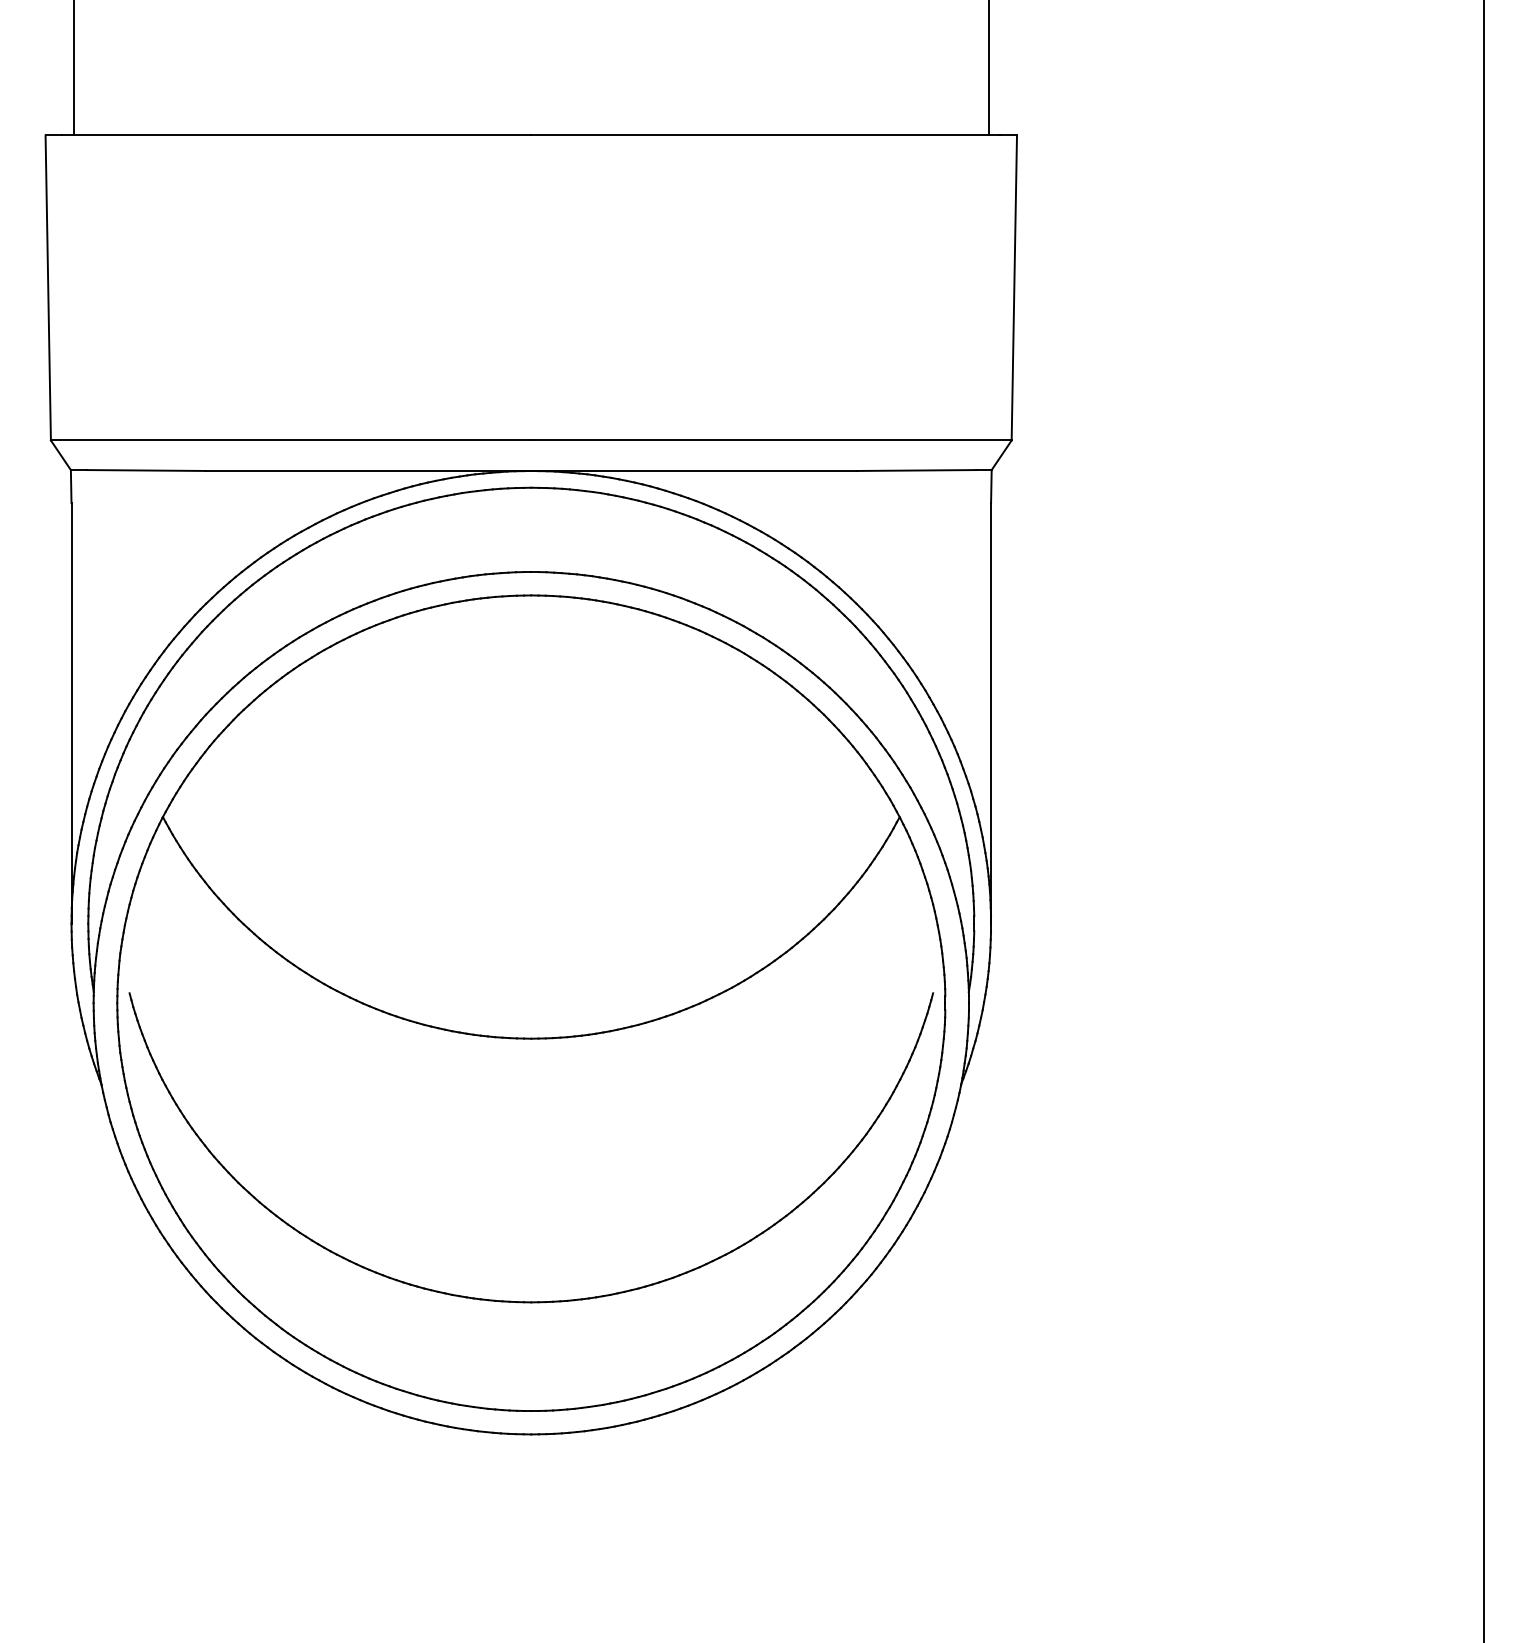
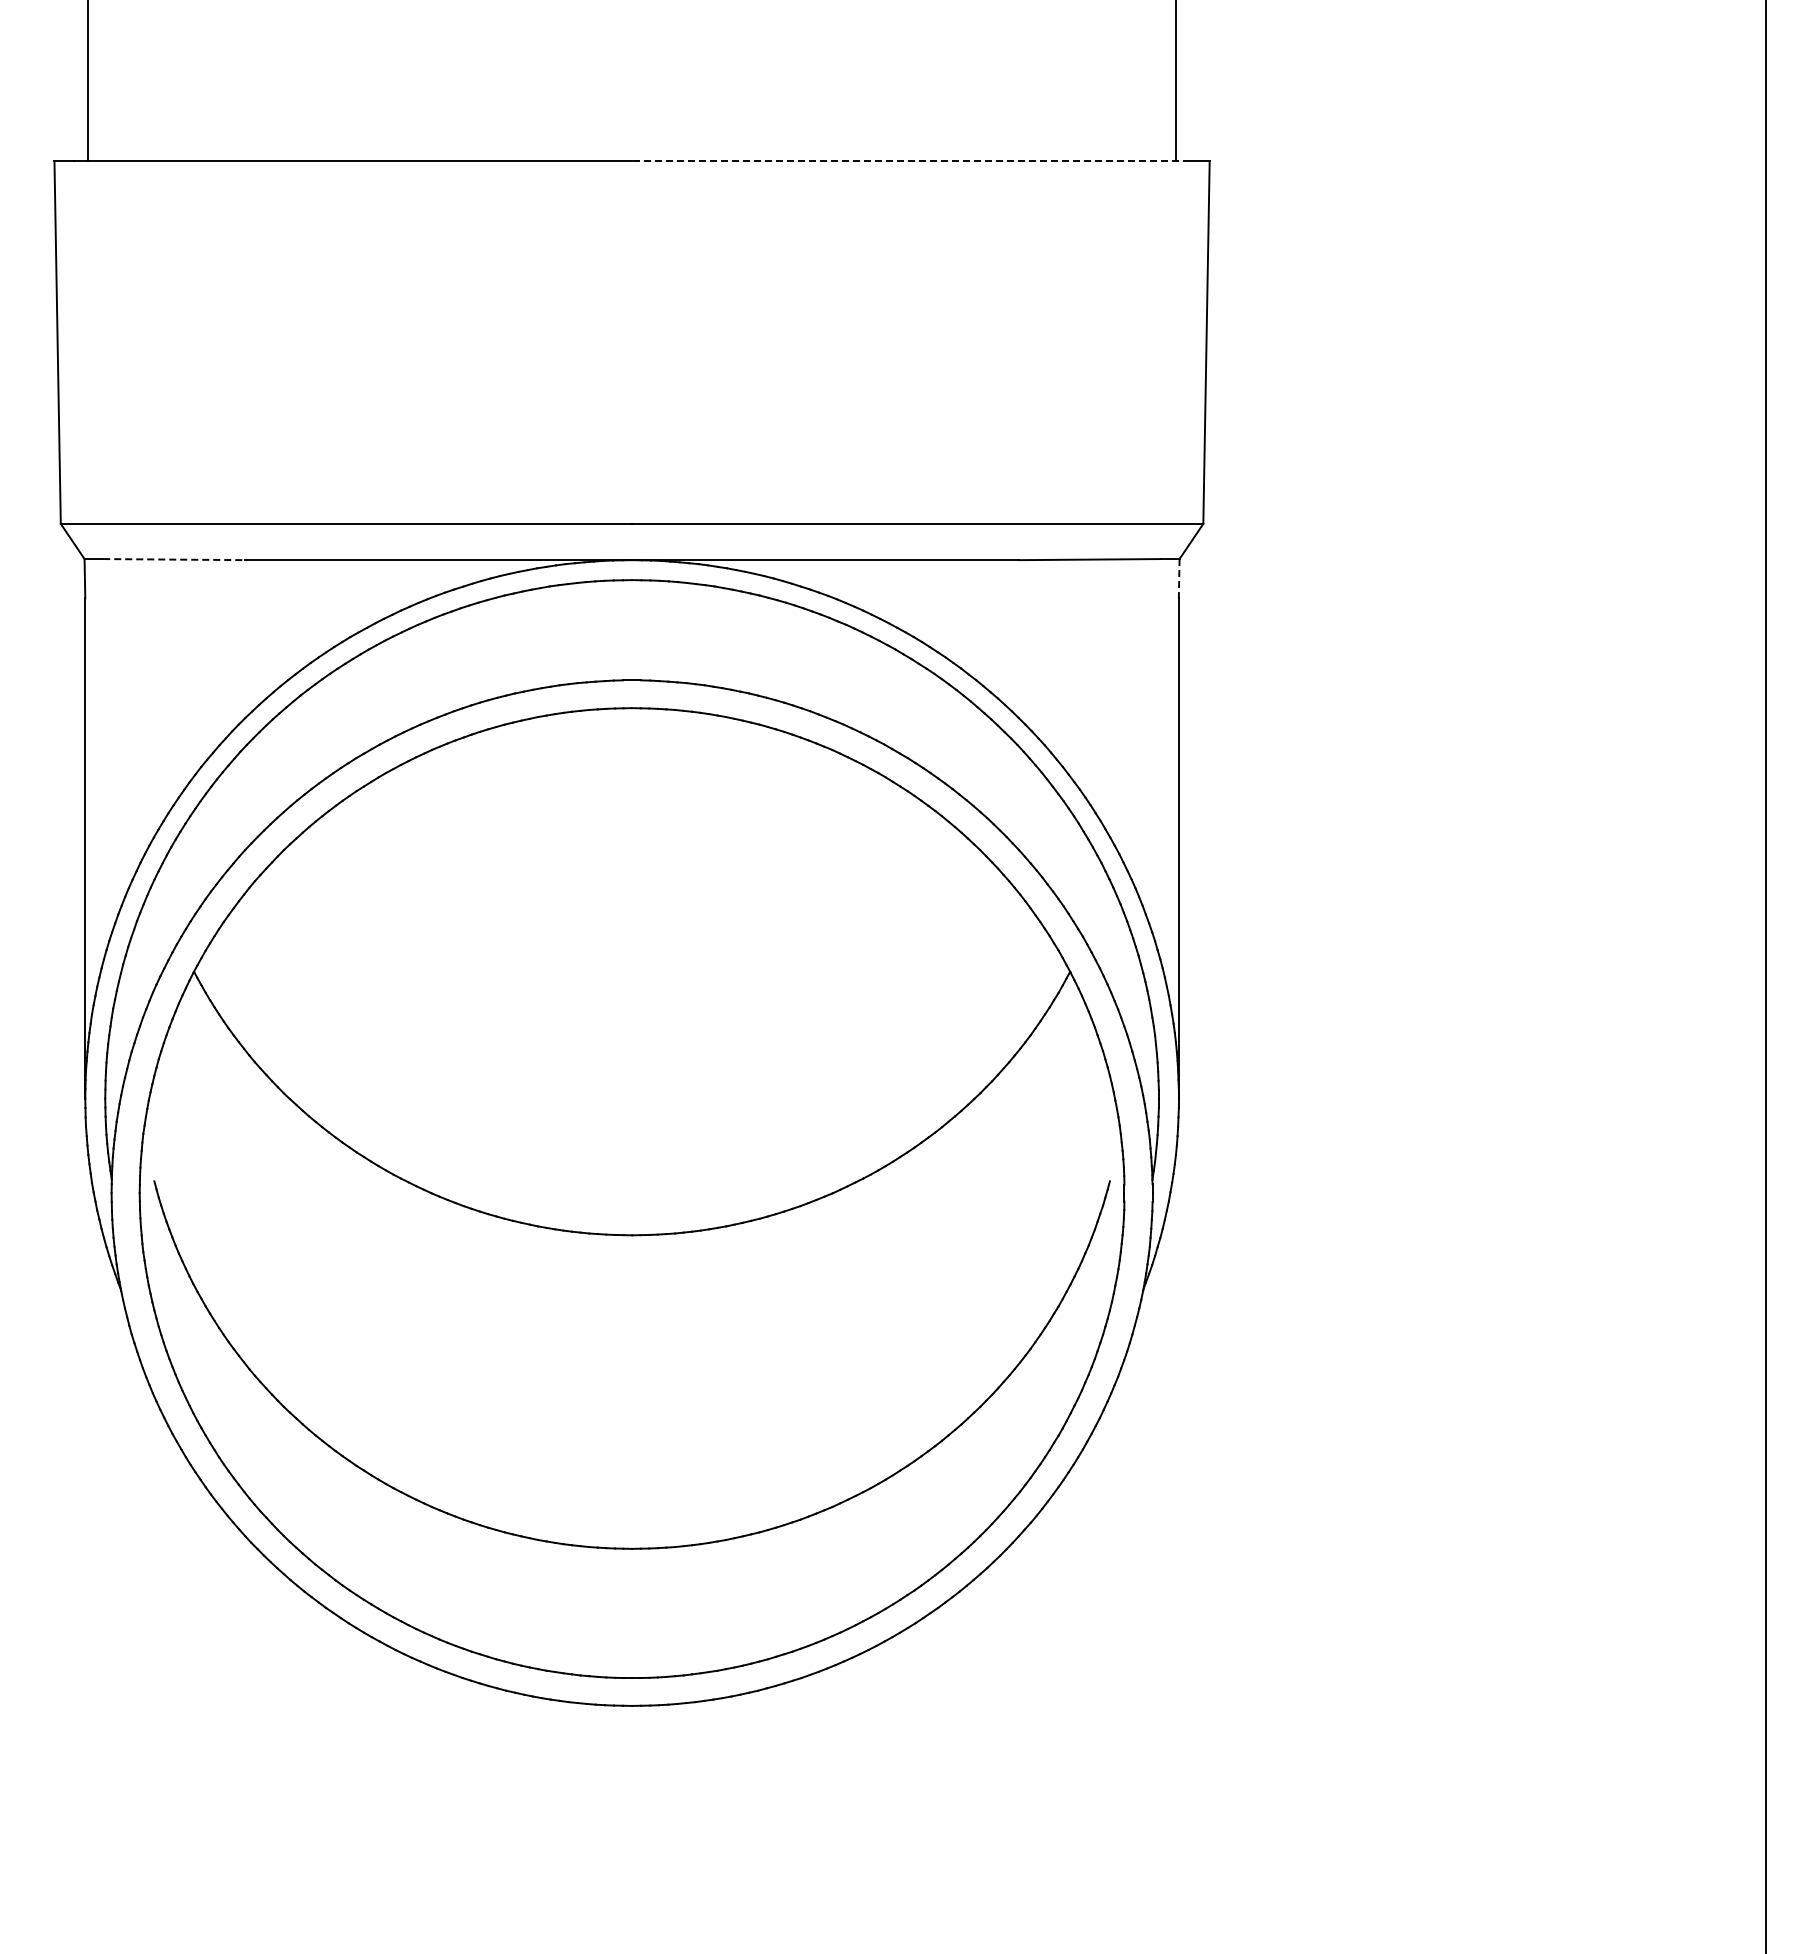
line: (765, 135) -> (910, 161), solid -> dashed
line: (146, 470) -> (174, 559), solid -> dashed
line: (991, 486) -> (1179, 578), solid -> dashed

